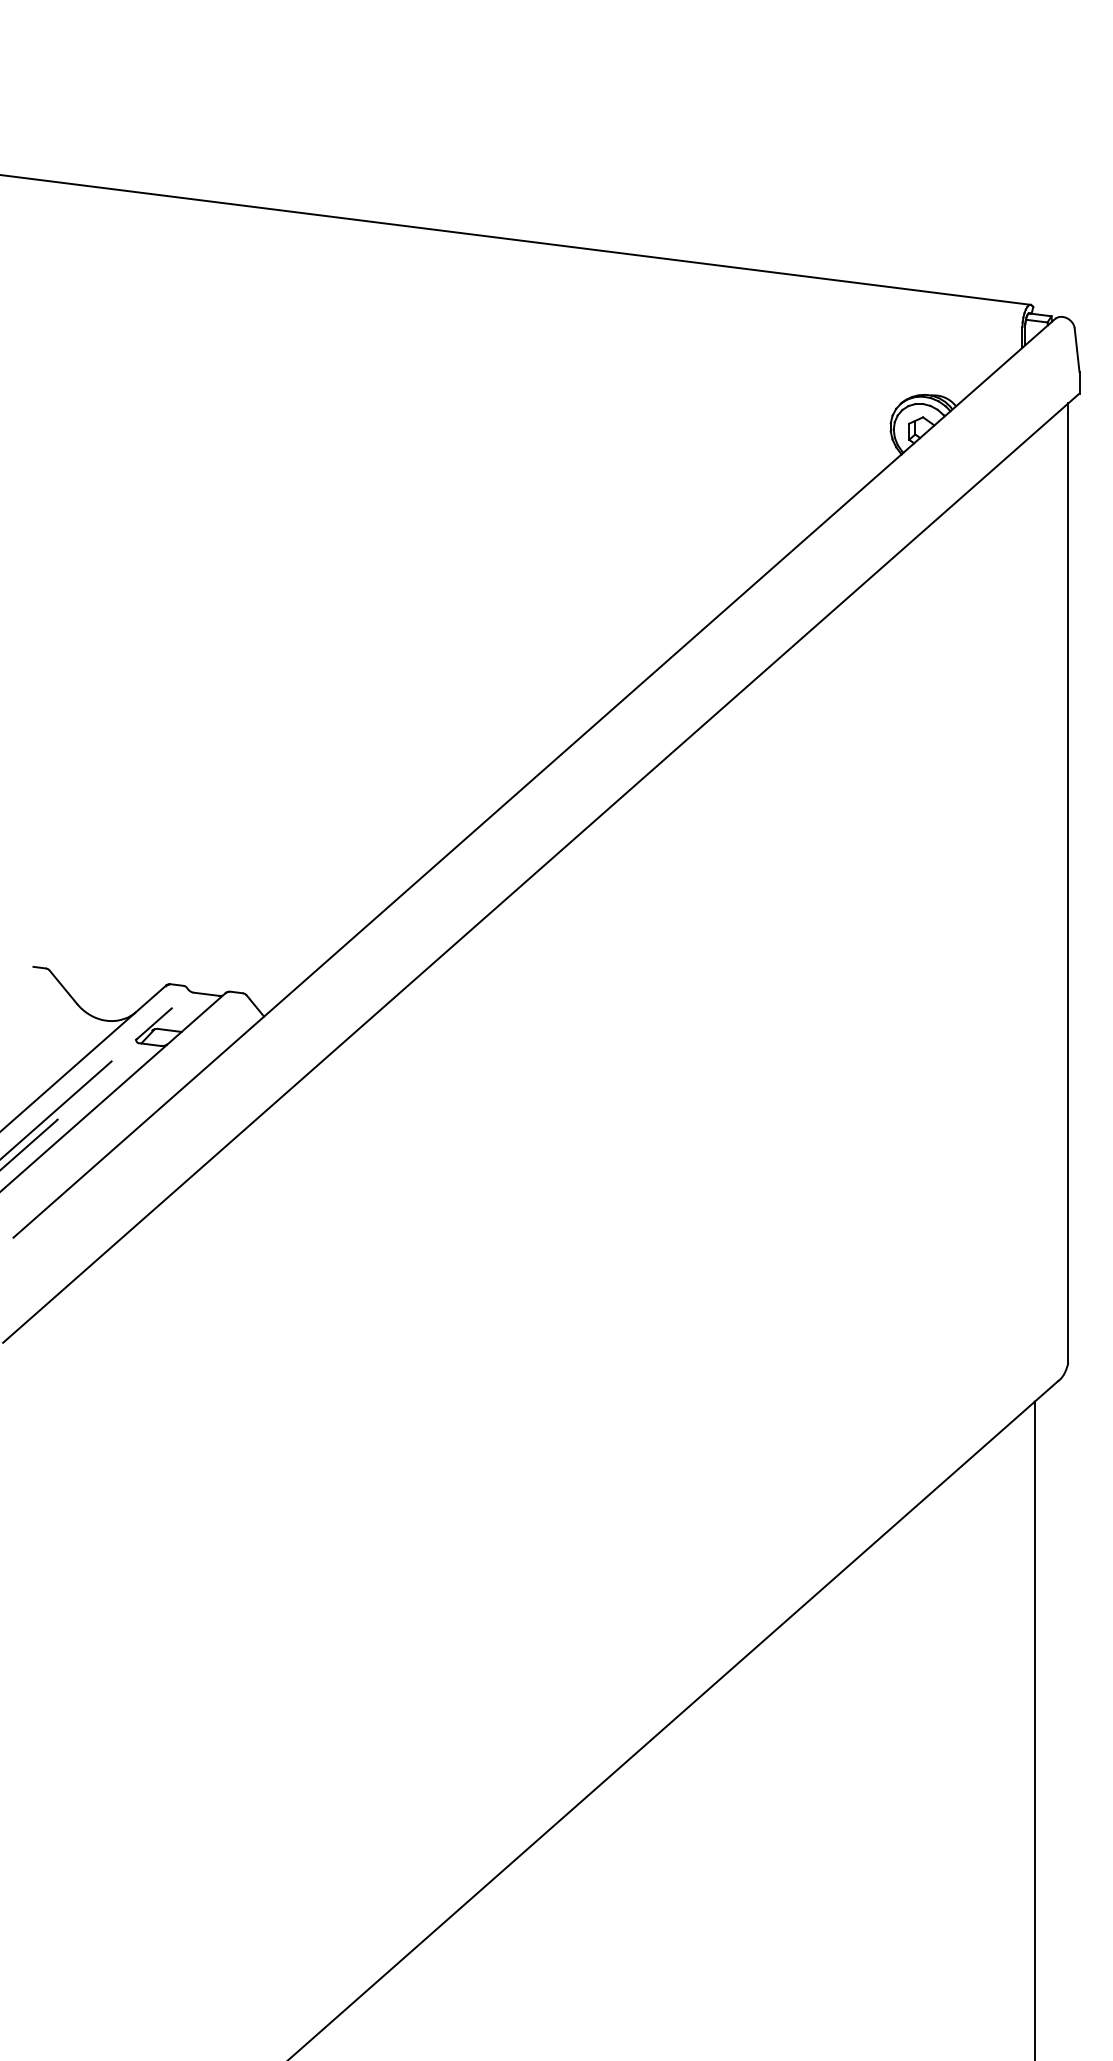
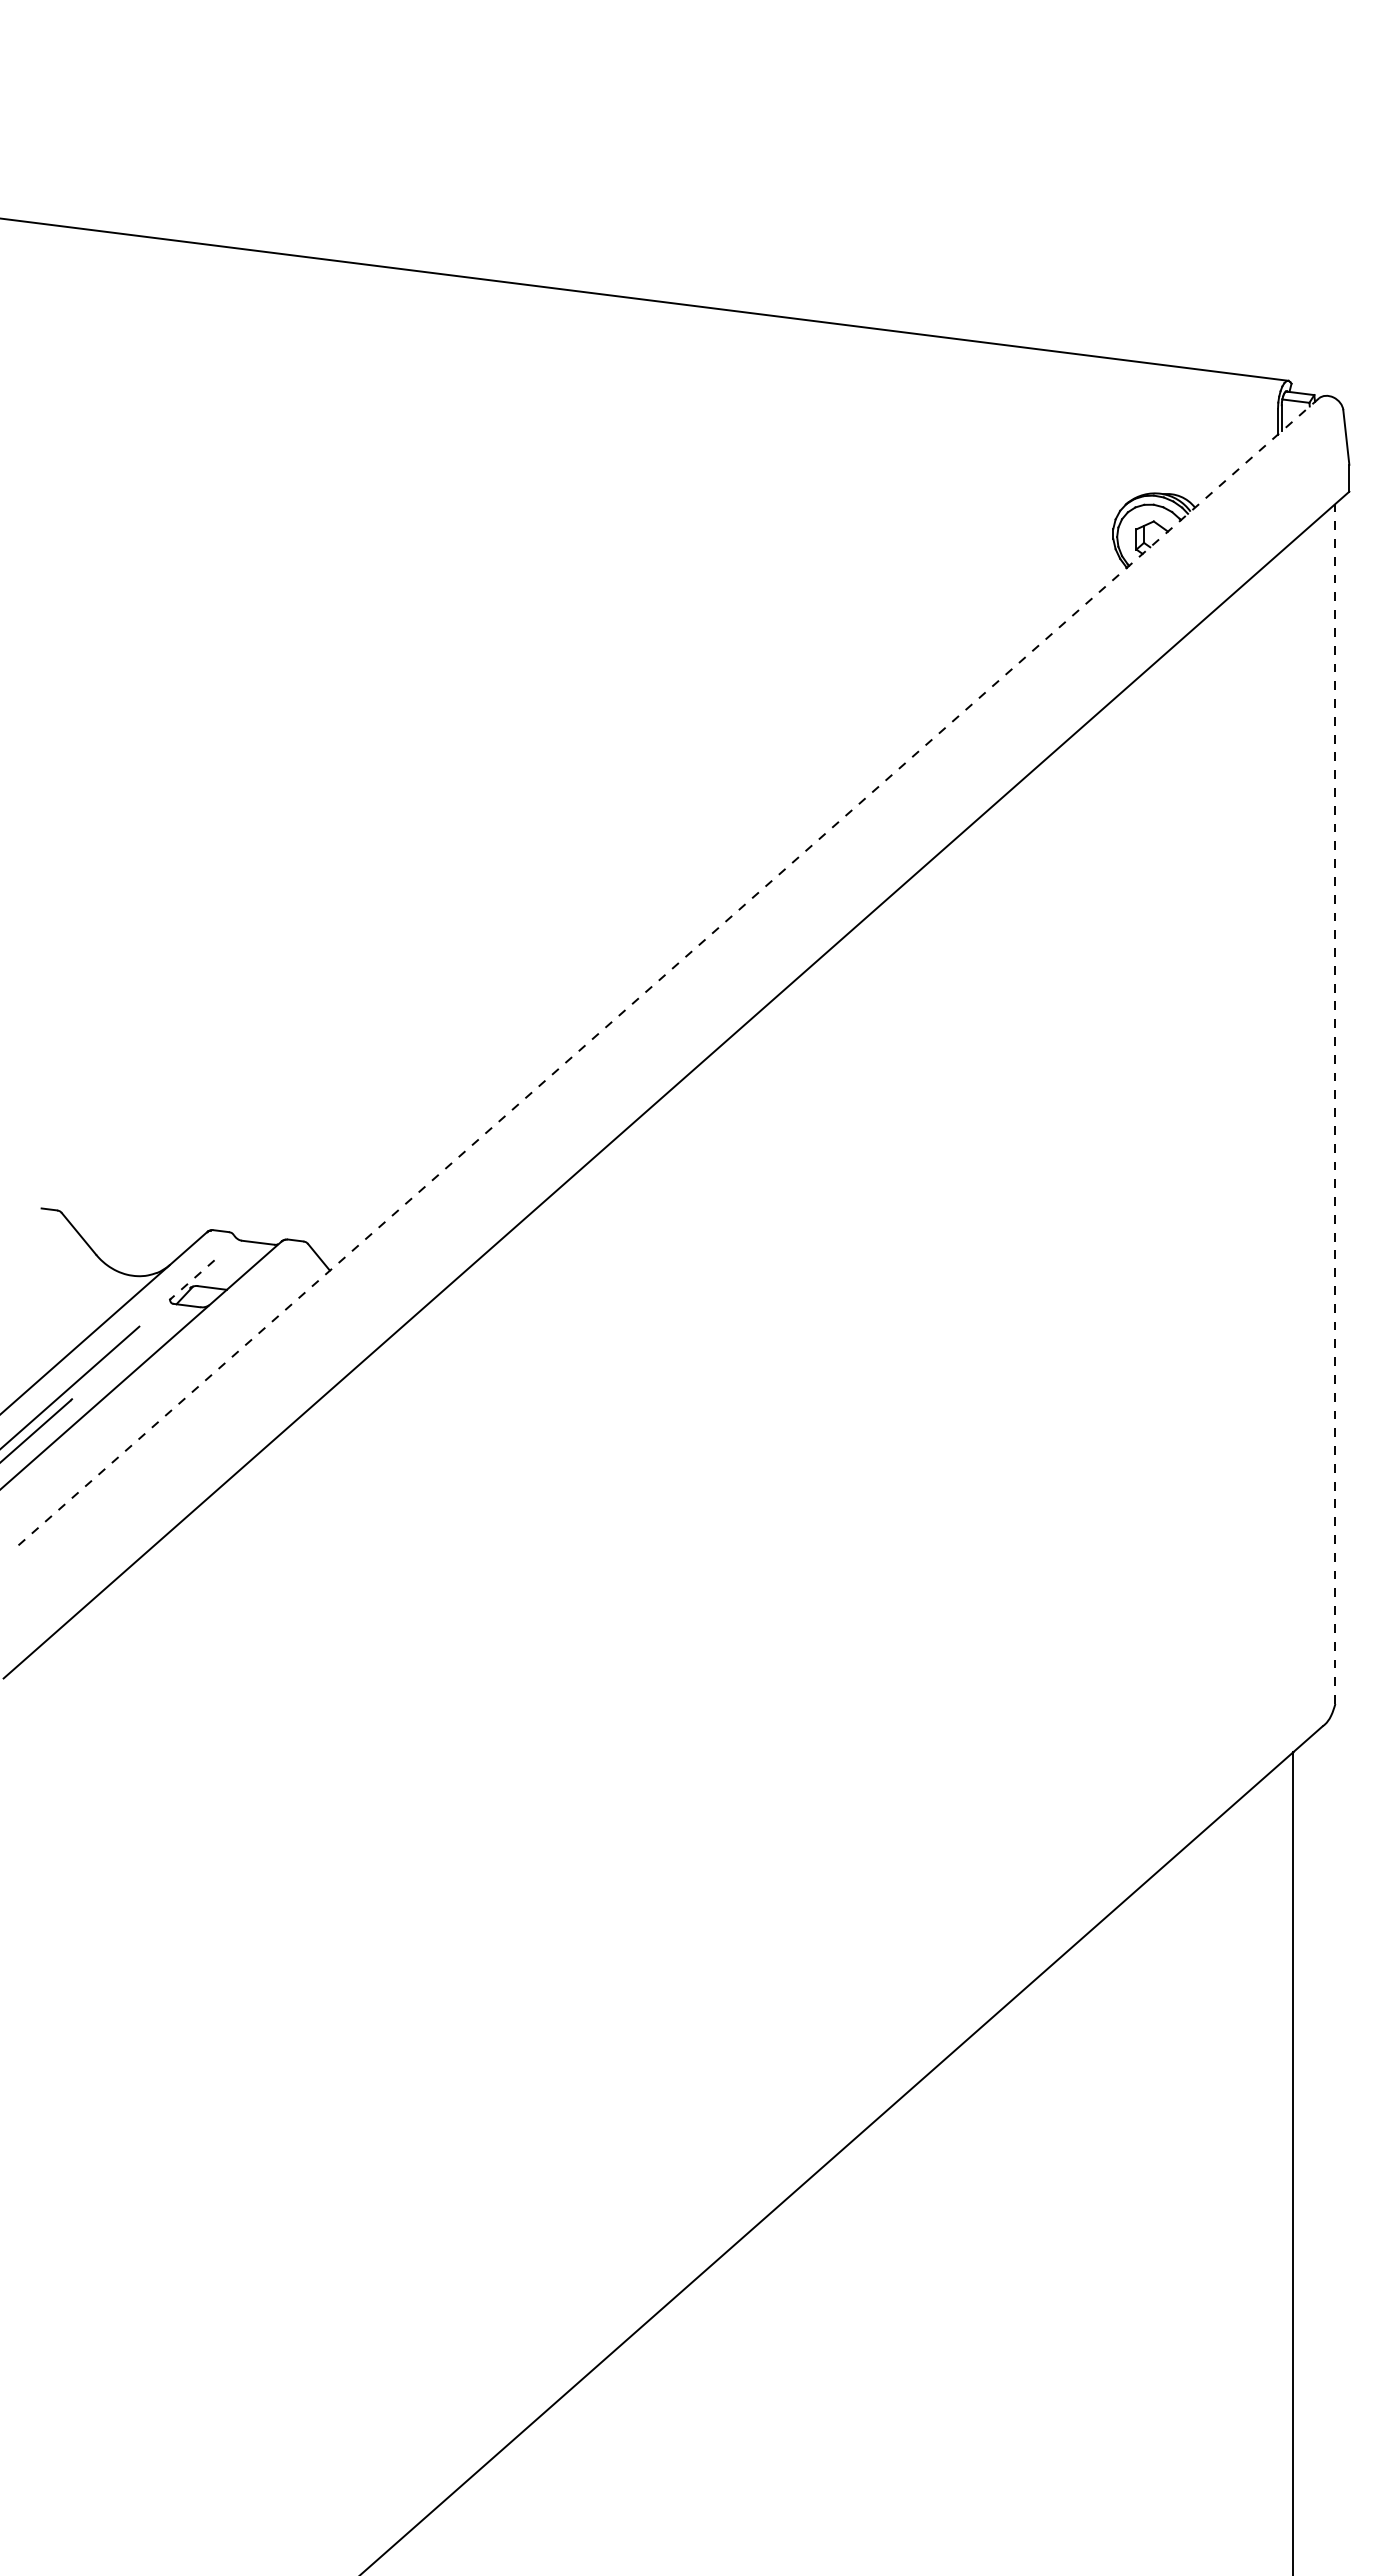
line: (534, 778) -> (667, 973), solid -> dashed
line: (1068, 883) -> (1335, 1104), solid -> dashed
line: (154, 1023) -> (192, 1279), solid -> dashed

